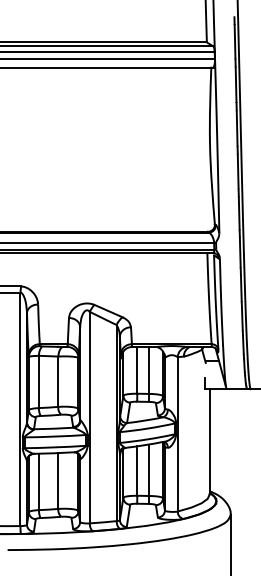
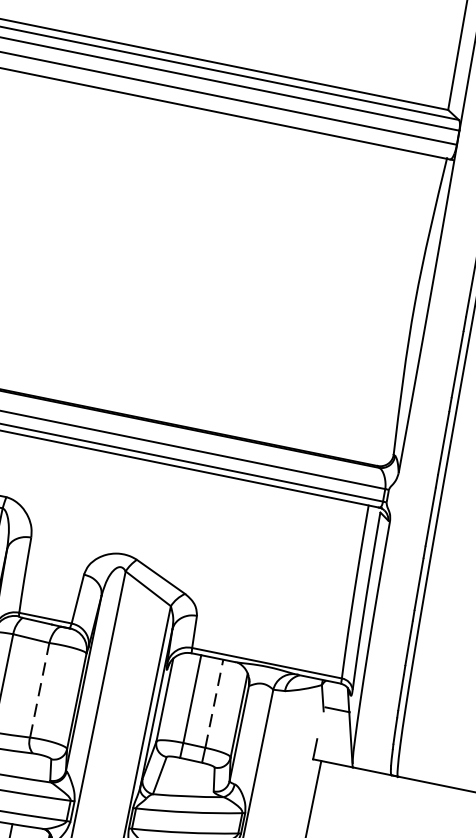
line: (149, 369) -> (215, 702), solid -> dashed
line: (58, 381) -> (40, 689), solid -> dashed

